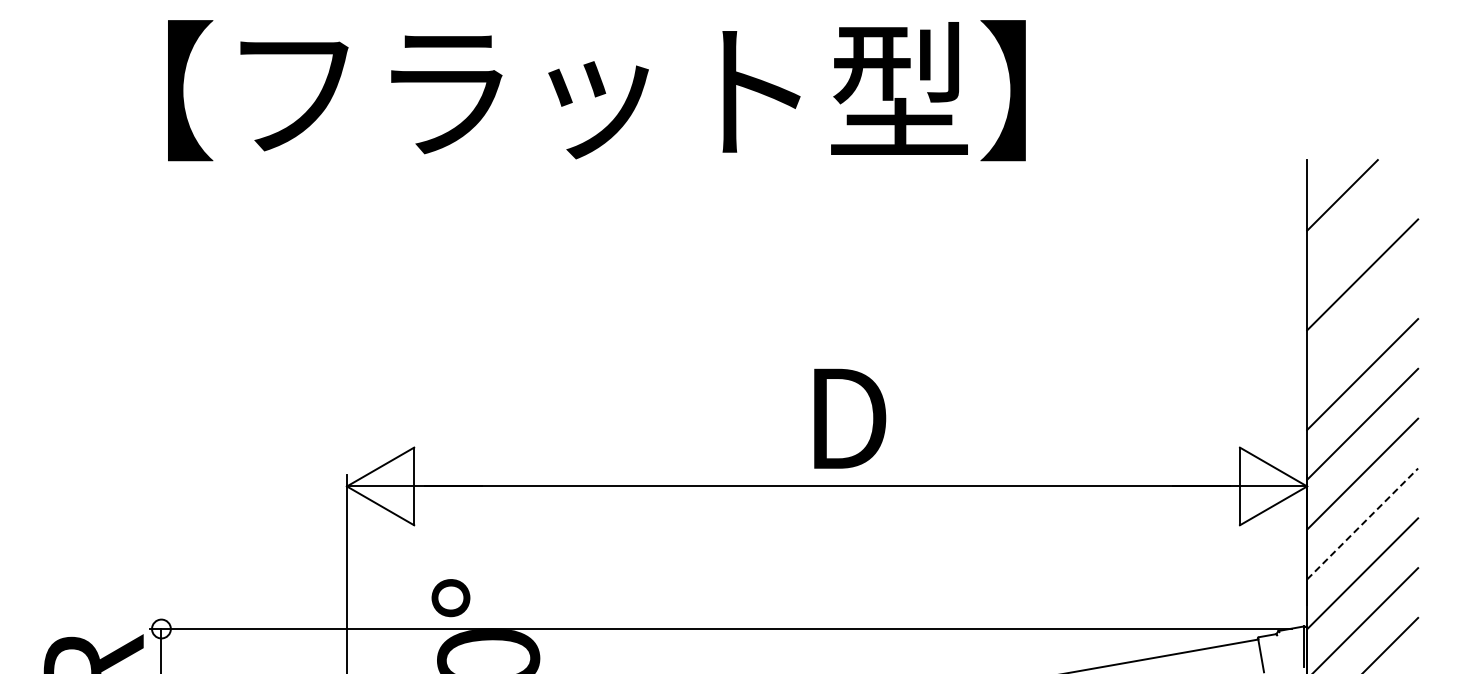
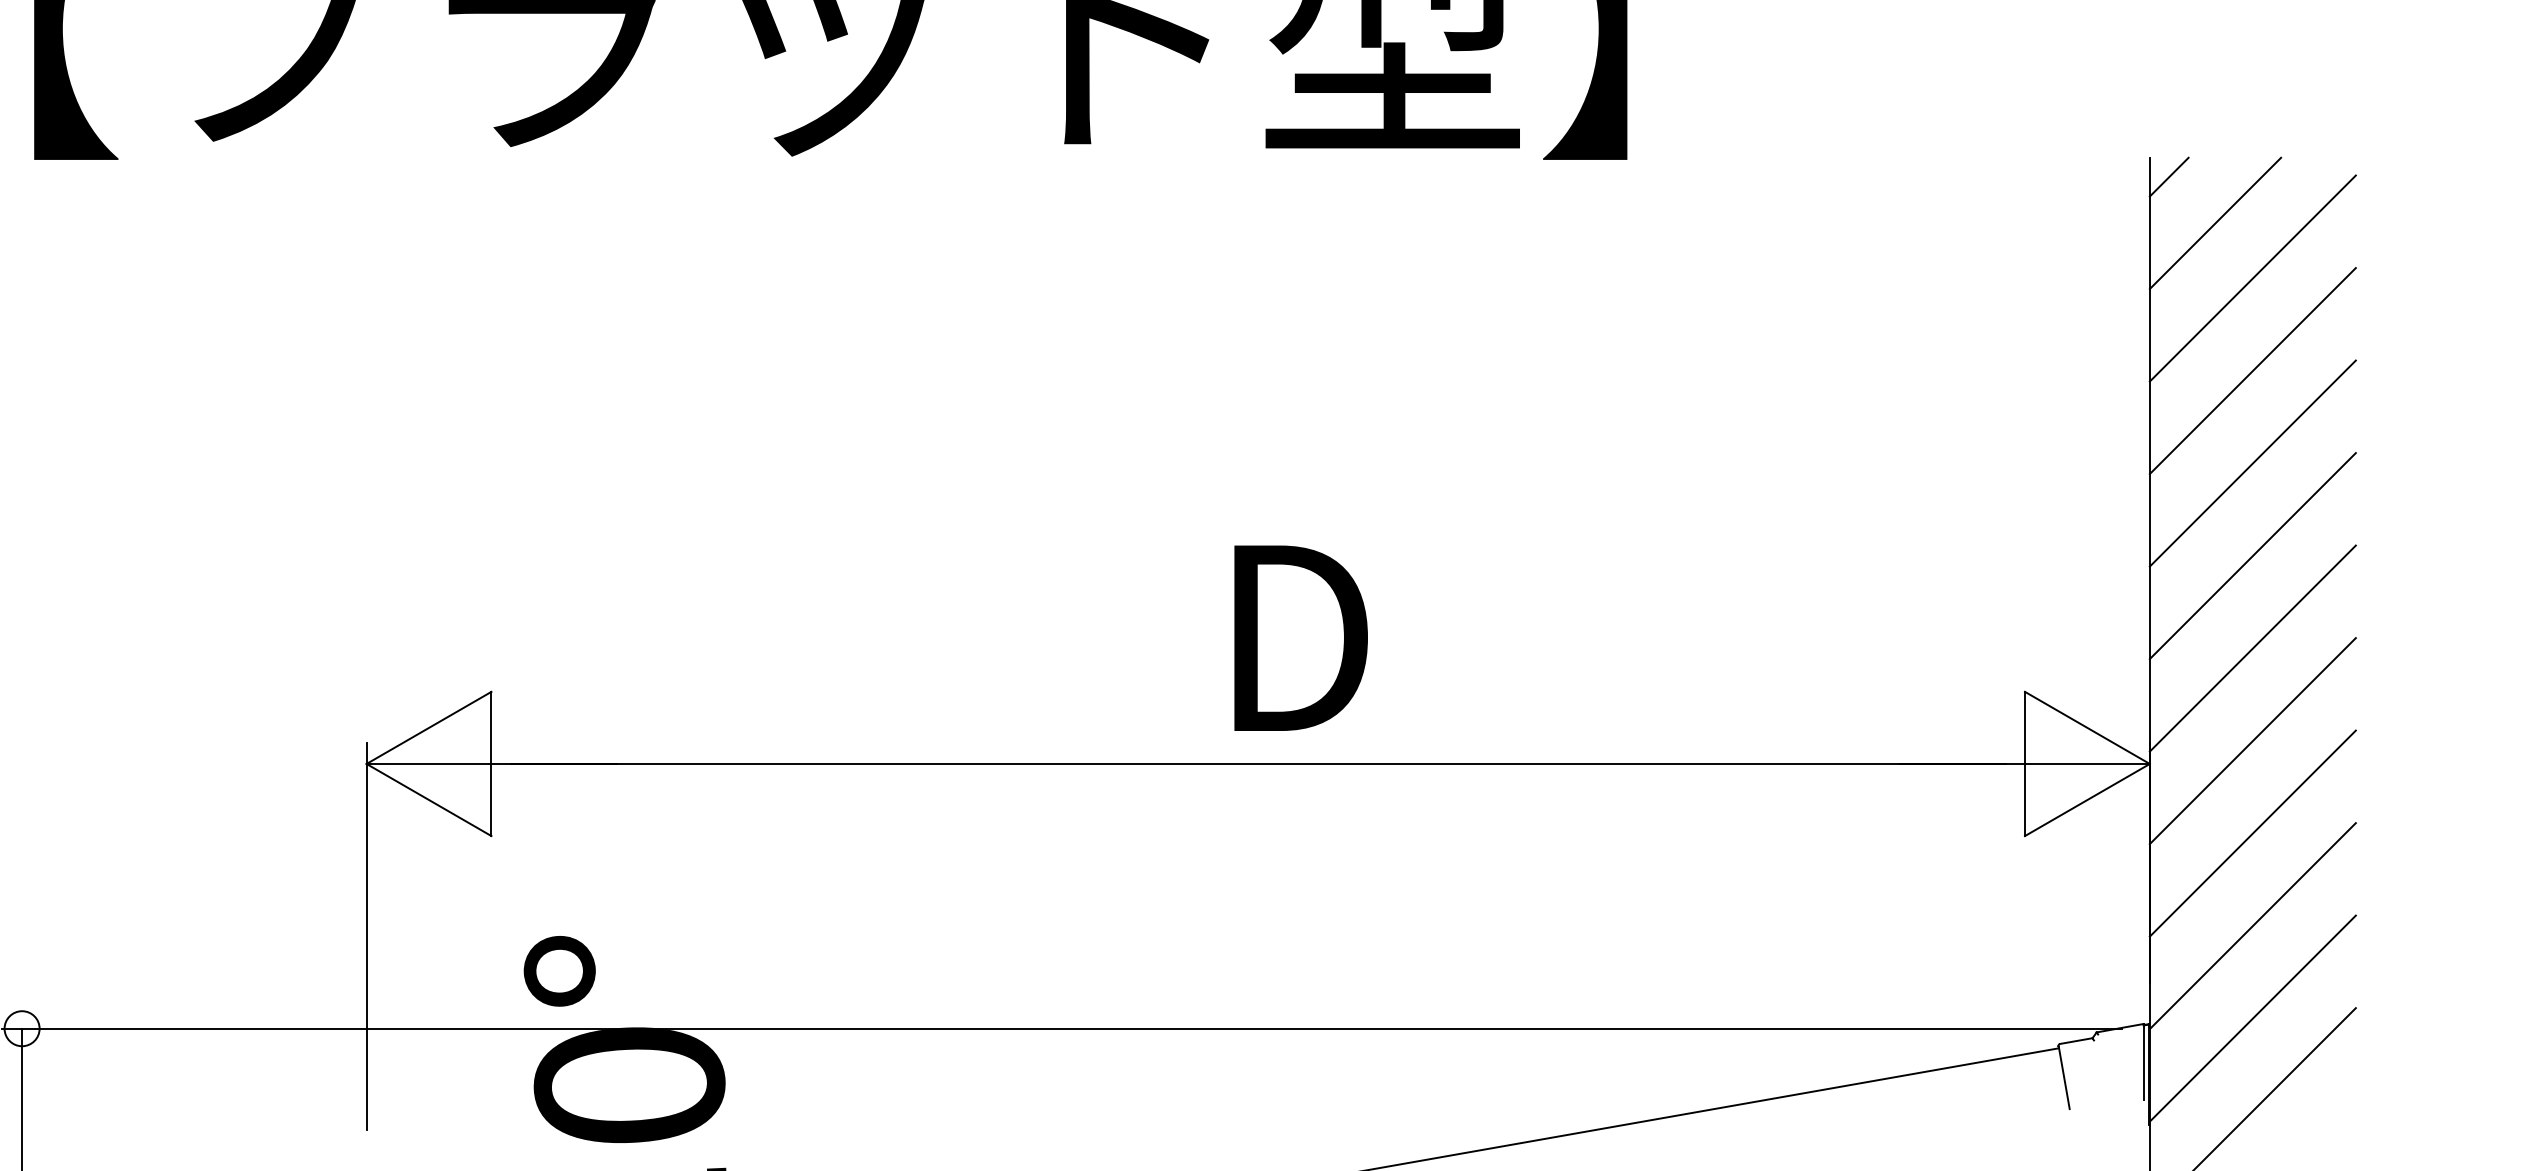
line: (1317, 170) -> (2168, 177), added
line: (1362, 224) -> (2252, 277), added
line: (1362, 324) -> (2252, 463), added
line: (1363, 523) -> (2254, 832), dashed -> solid

